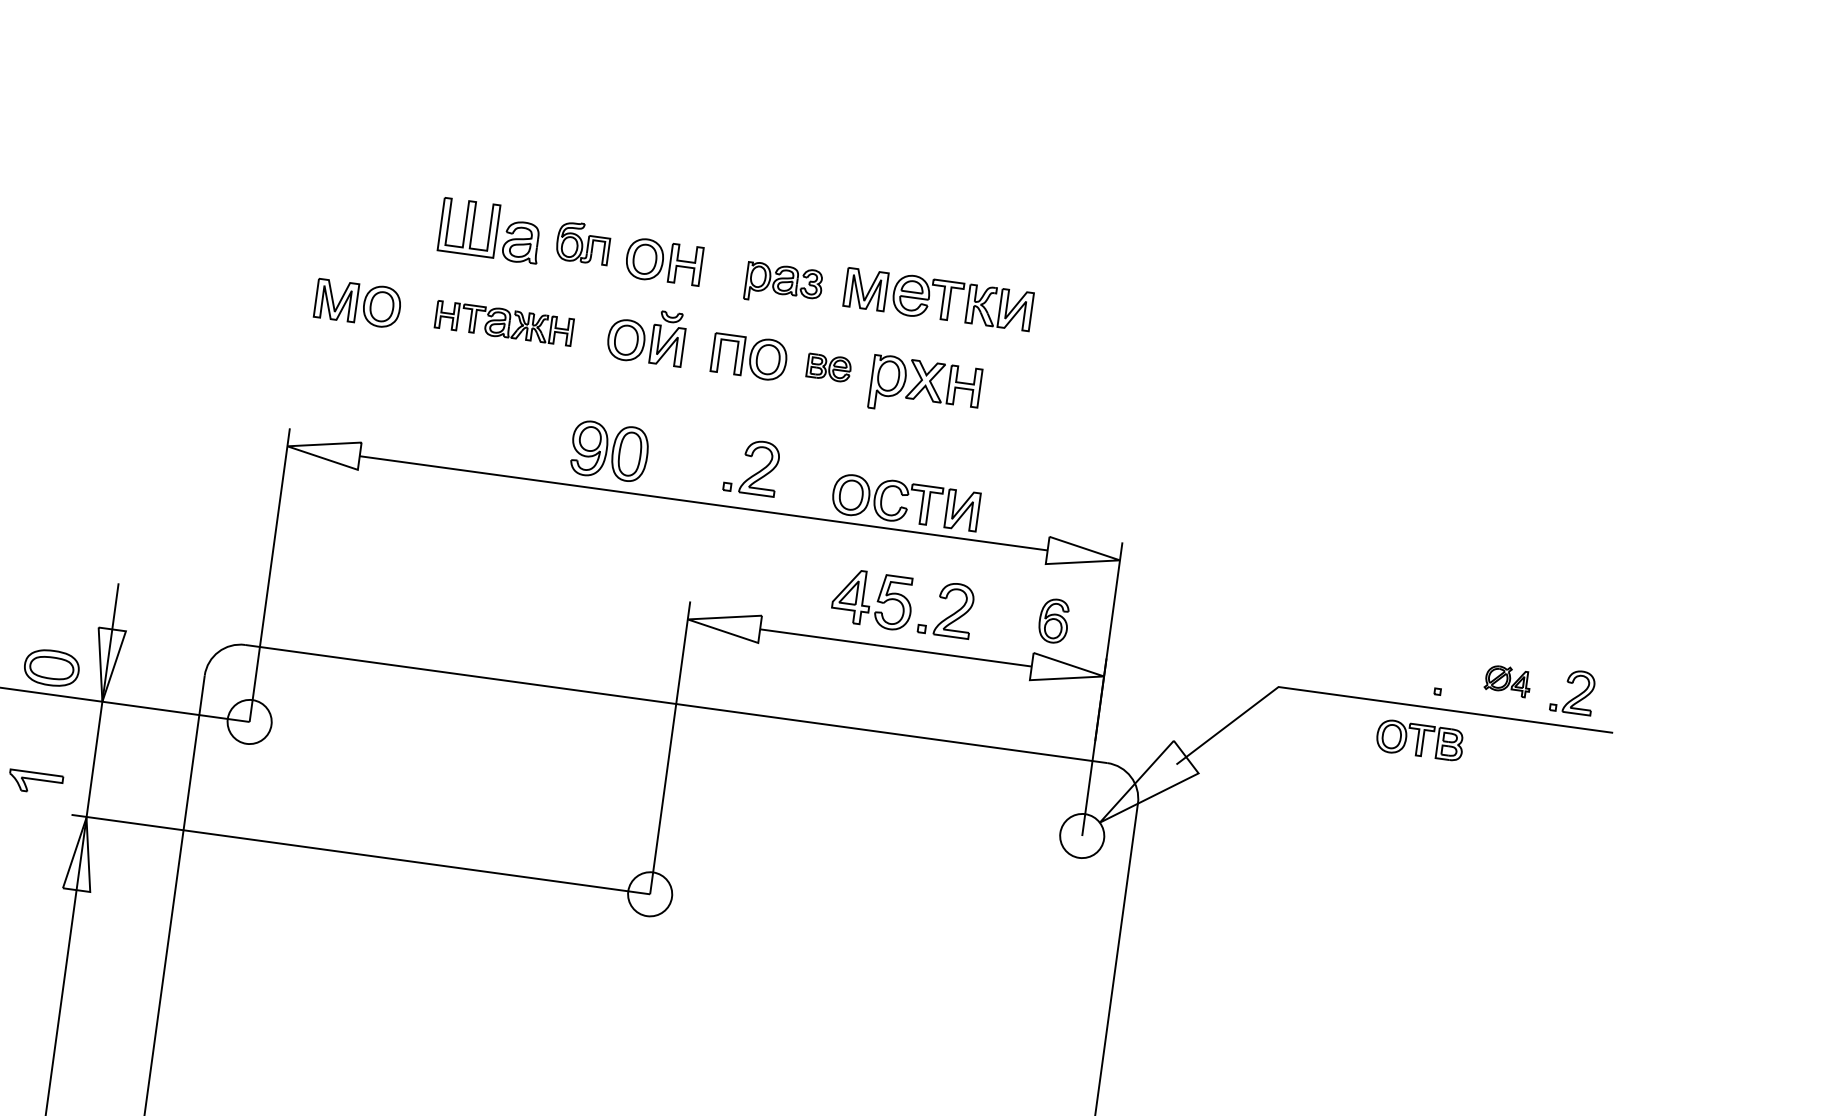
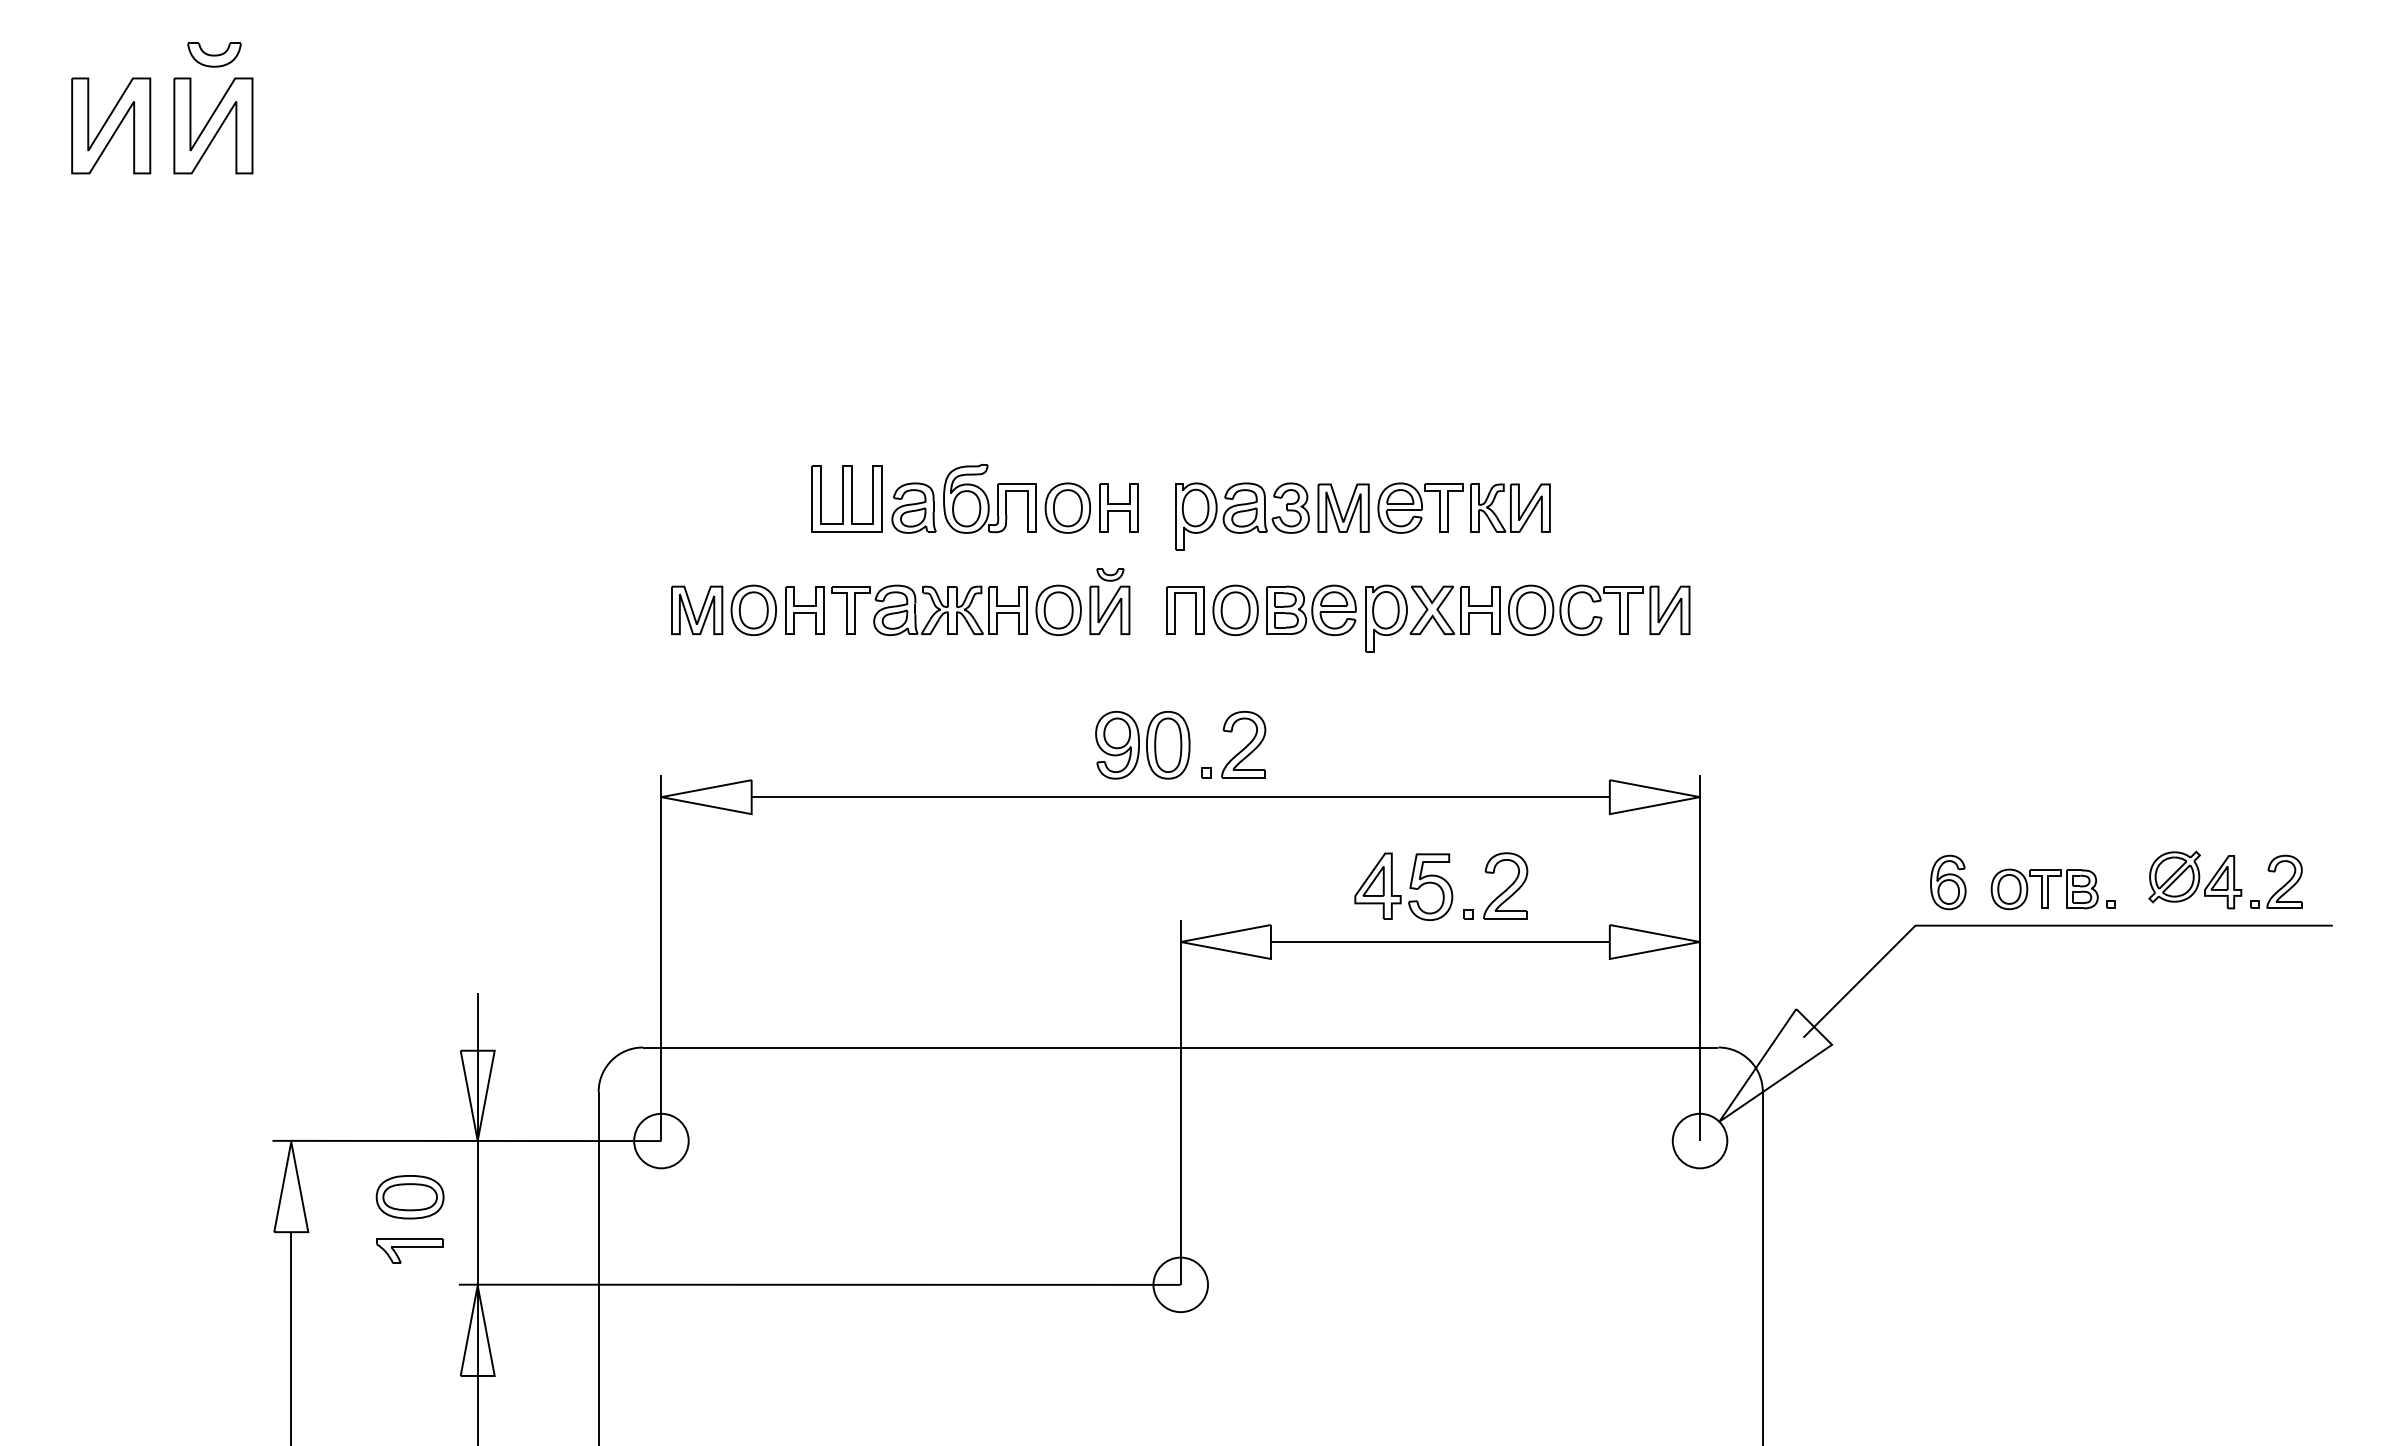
part: (583, 242) -> (989, 498), size x1.43
part: (784, 285) -> (1242, 516), size x1.43
part: (504, 322) -> (906, 609), size x1.43
part: (829, 367) -> (1311, 609), size x1.67
part: (609, 451) -> (1142, 745), moved
part: (905, 507) -> (1599, 616), moved
part: (1054, 621) -> (1948, 882), moved
part: (51, 668) -> (409, 1197), moved
part: (1508, 680) -> (2195, 879), size x1.67
part: (1419, 740) -> (2044, 889), moved

